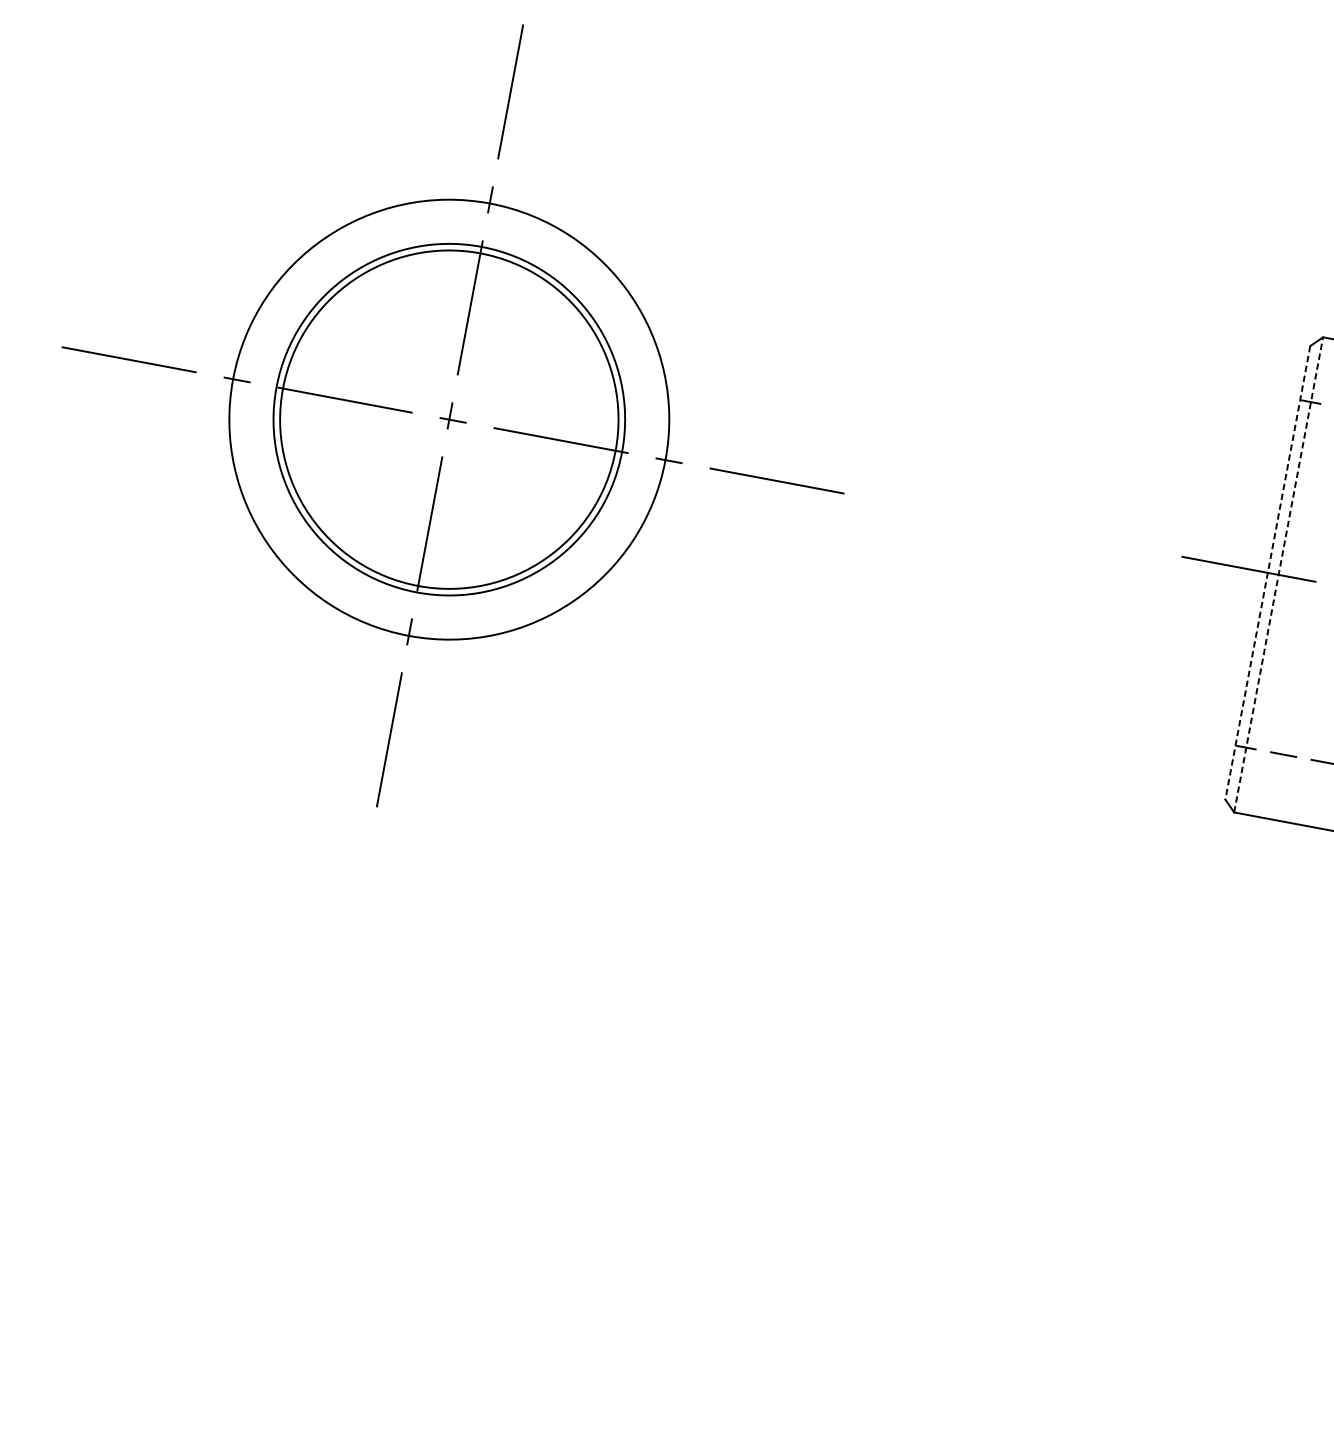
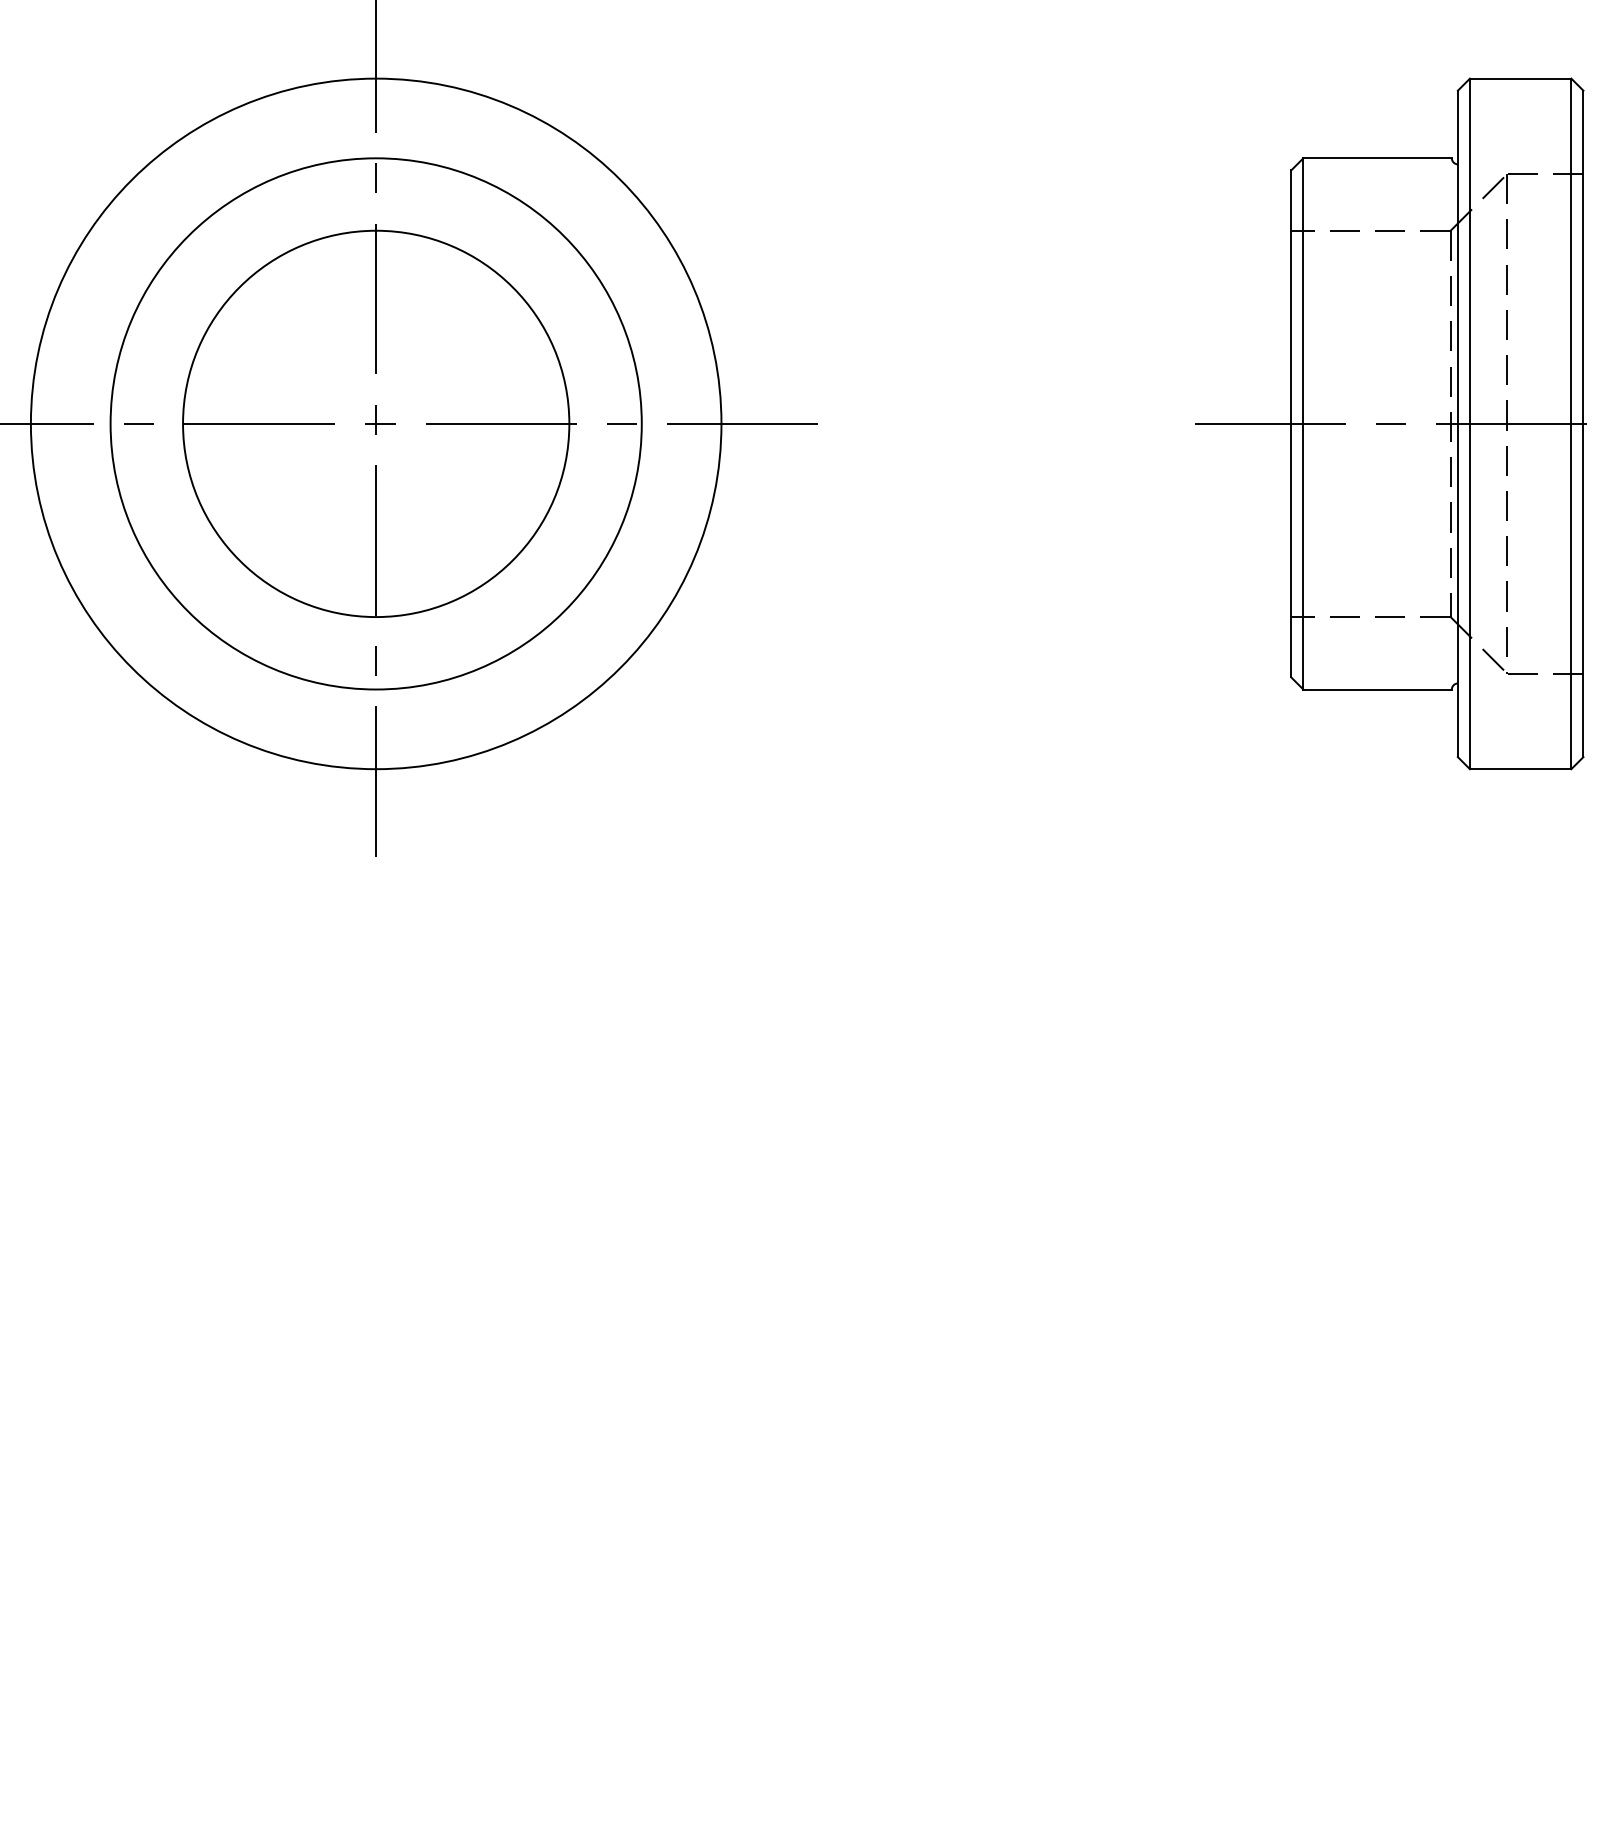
circle: (448, 419) -> (375, 423), size x1.43
circle: (448, 419) -> (375, 423), size x1.43
line: (1268, 572) -> (1291, 423), dashed -> solid
line: (1278, 574) -> (1303, 423), dashed -> solid

